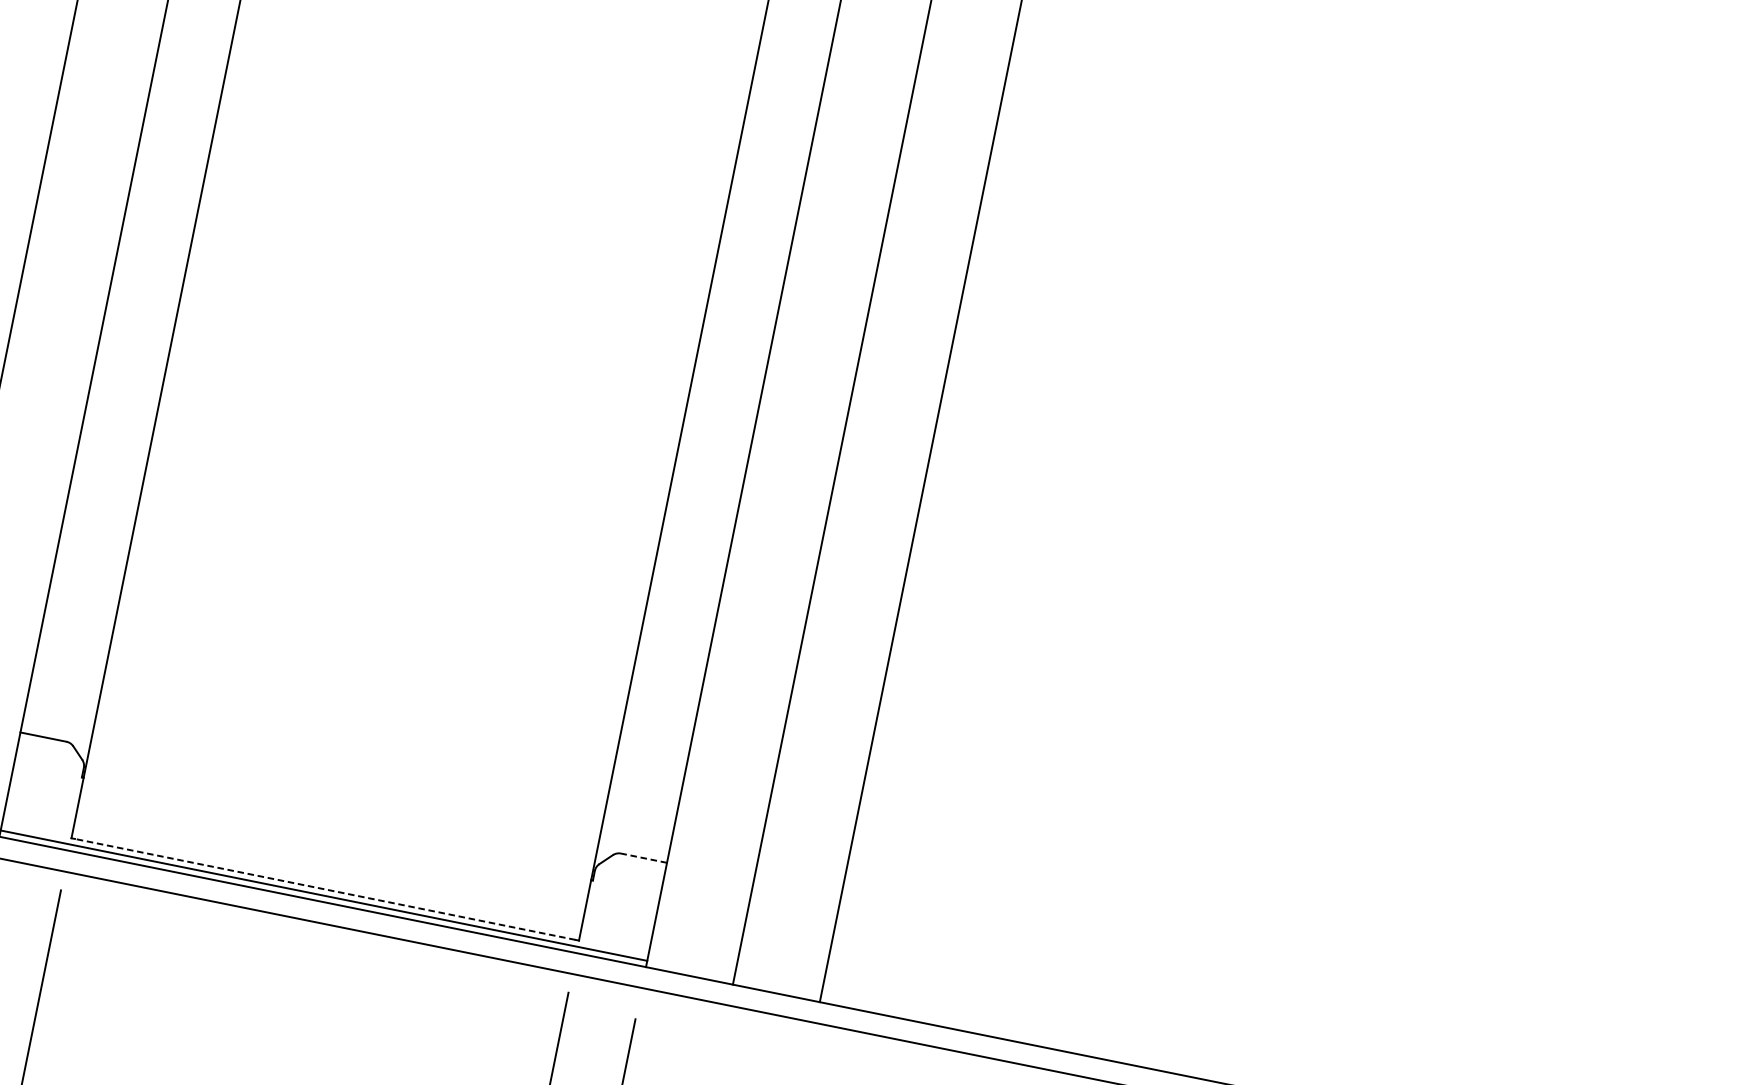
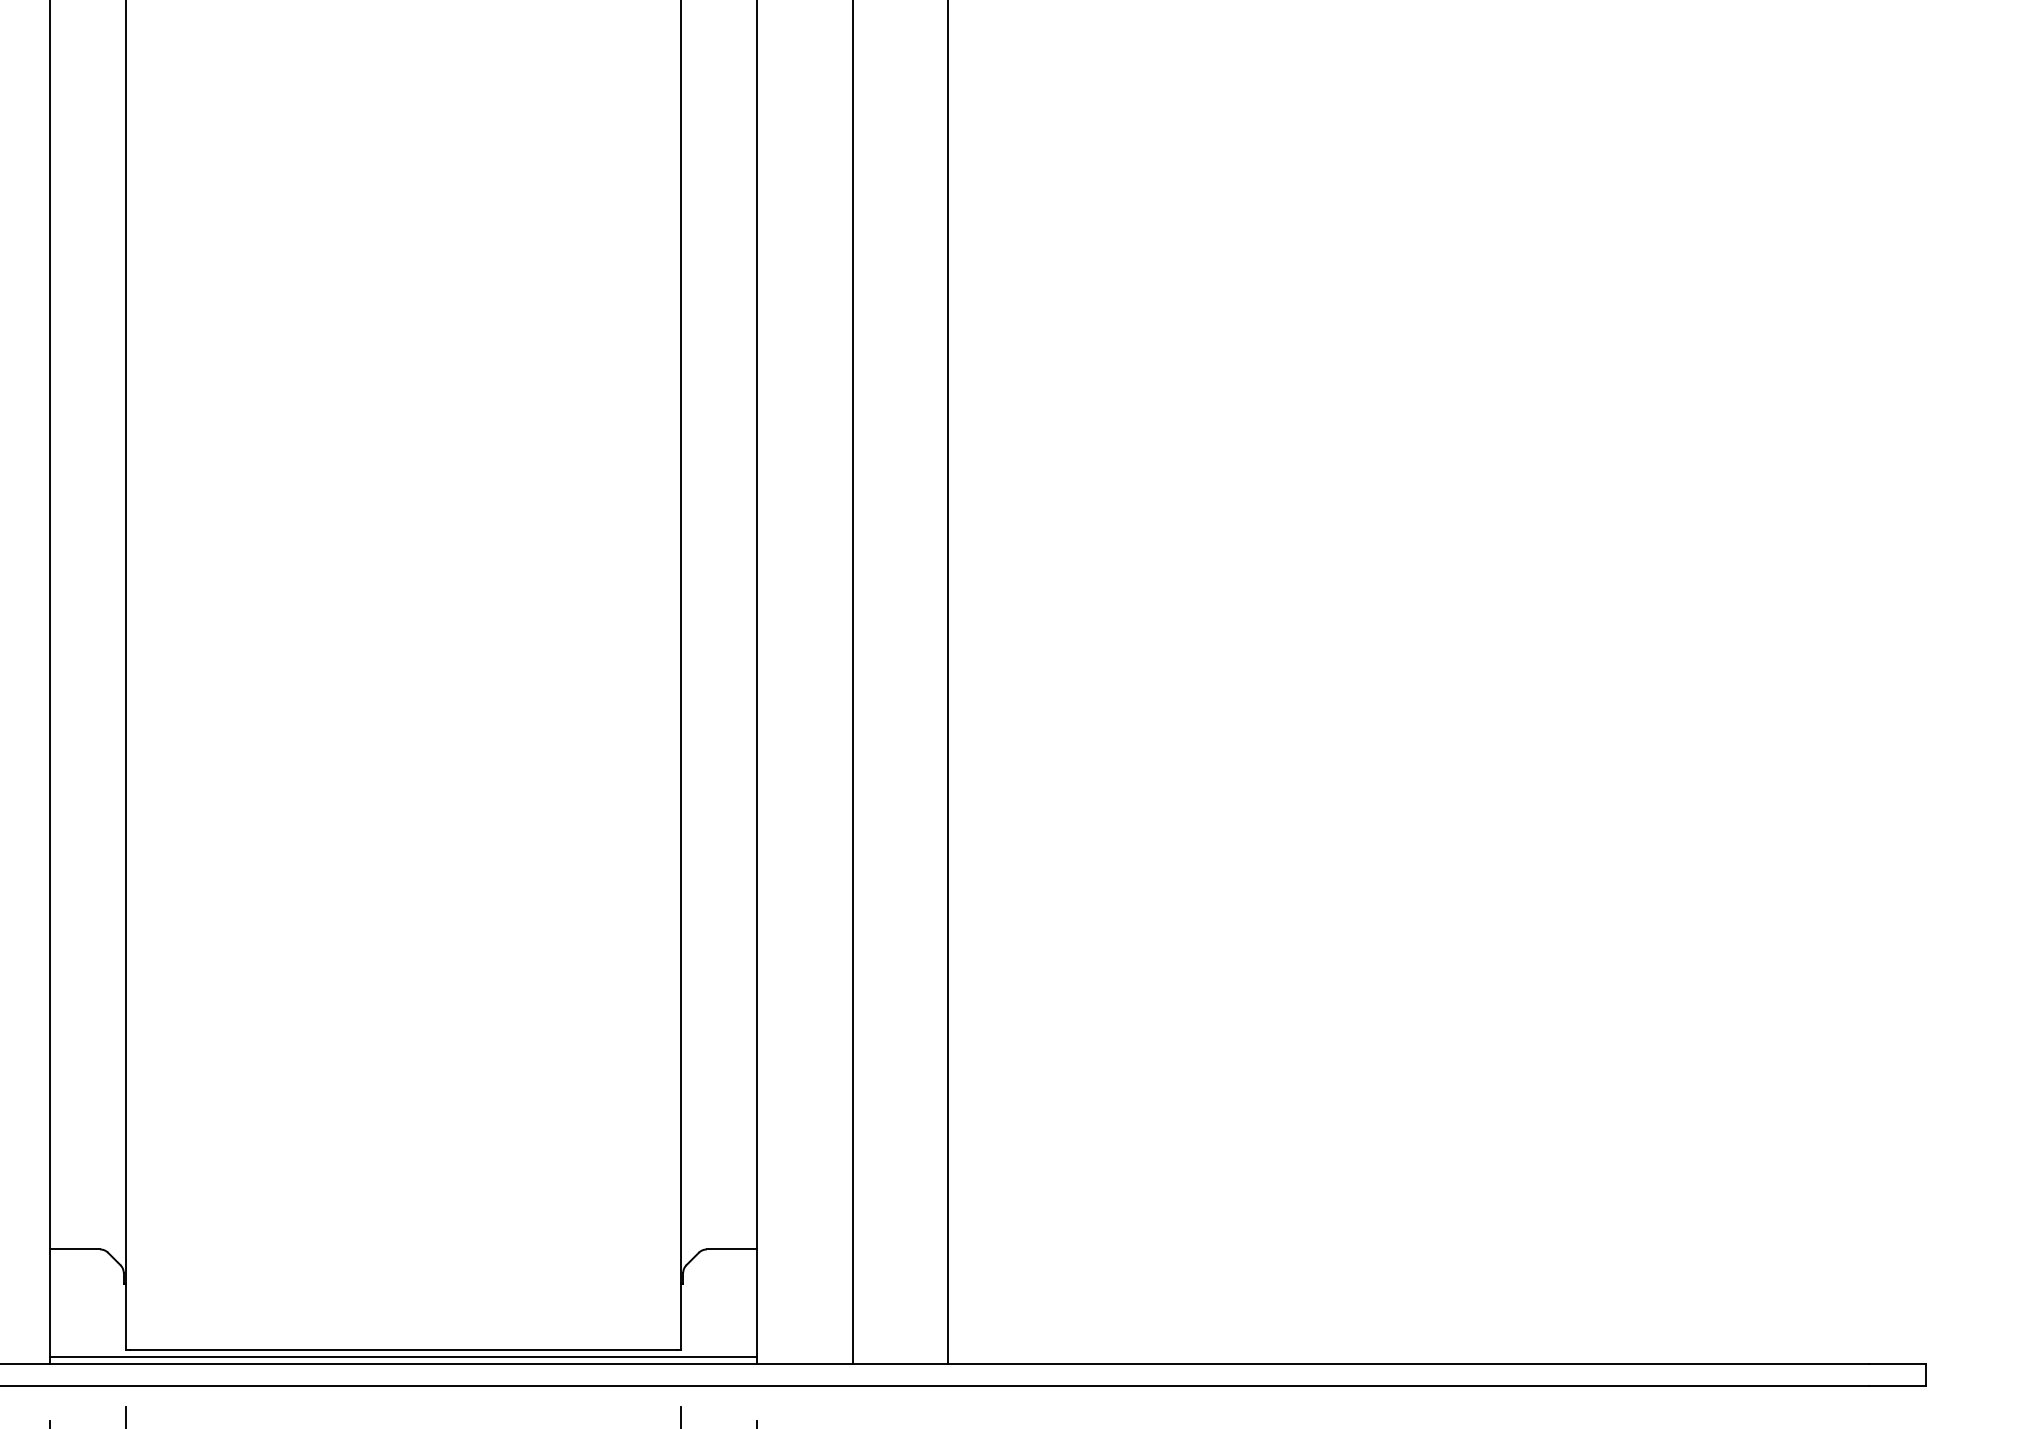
line: (643, 858) -> (731, 1249), dashed -> solid
line: (325, 889) -> (403, 1349), dashed -> solid

